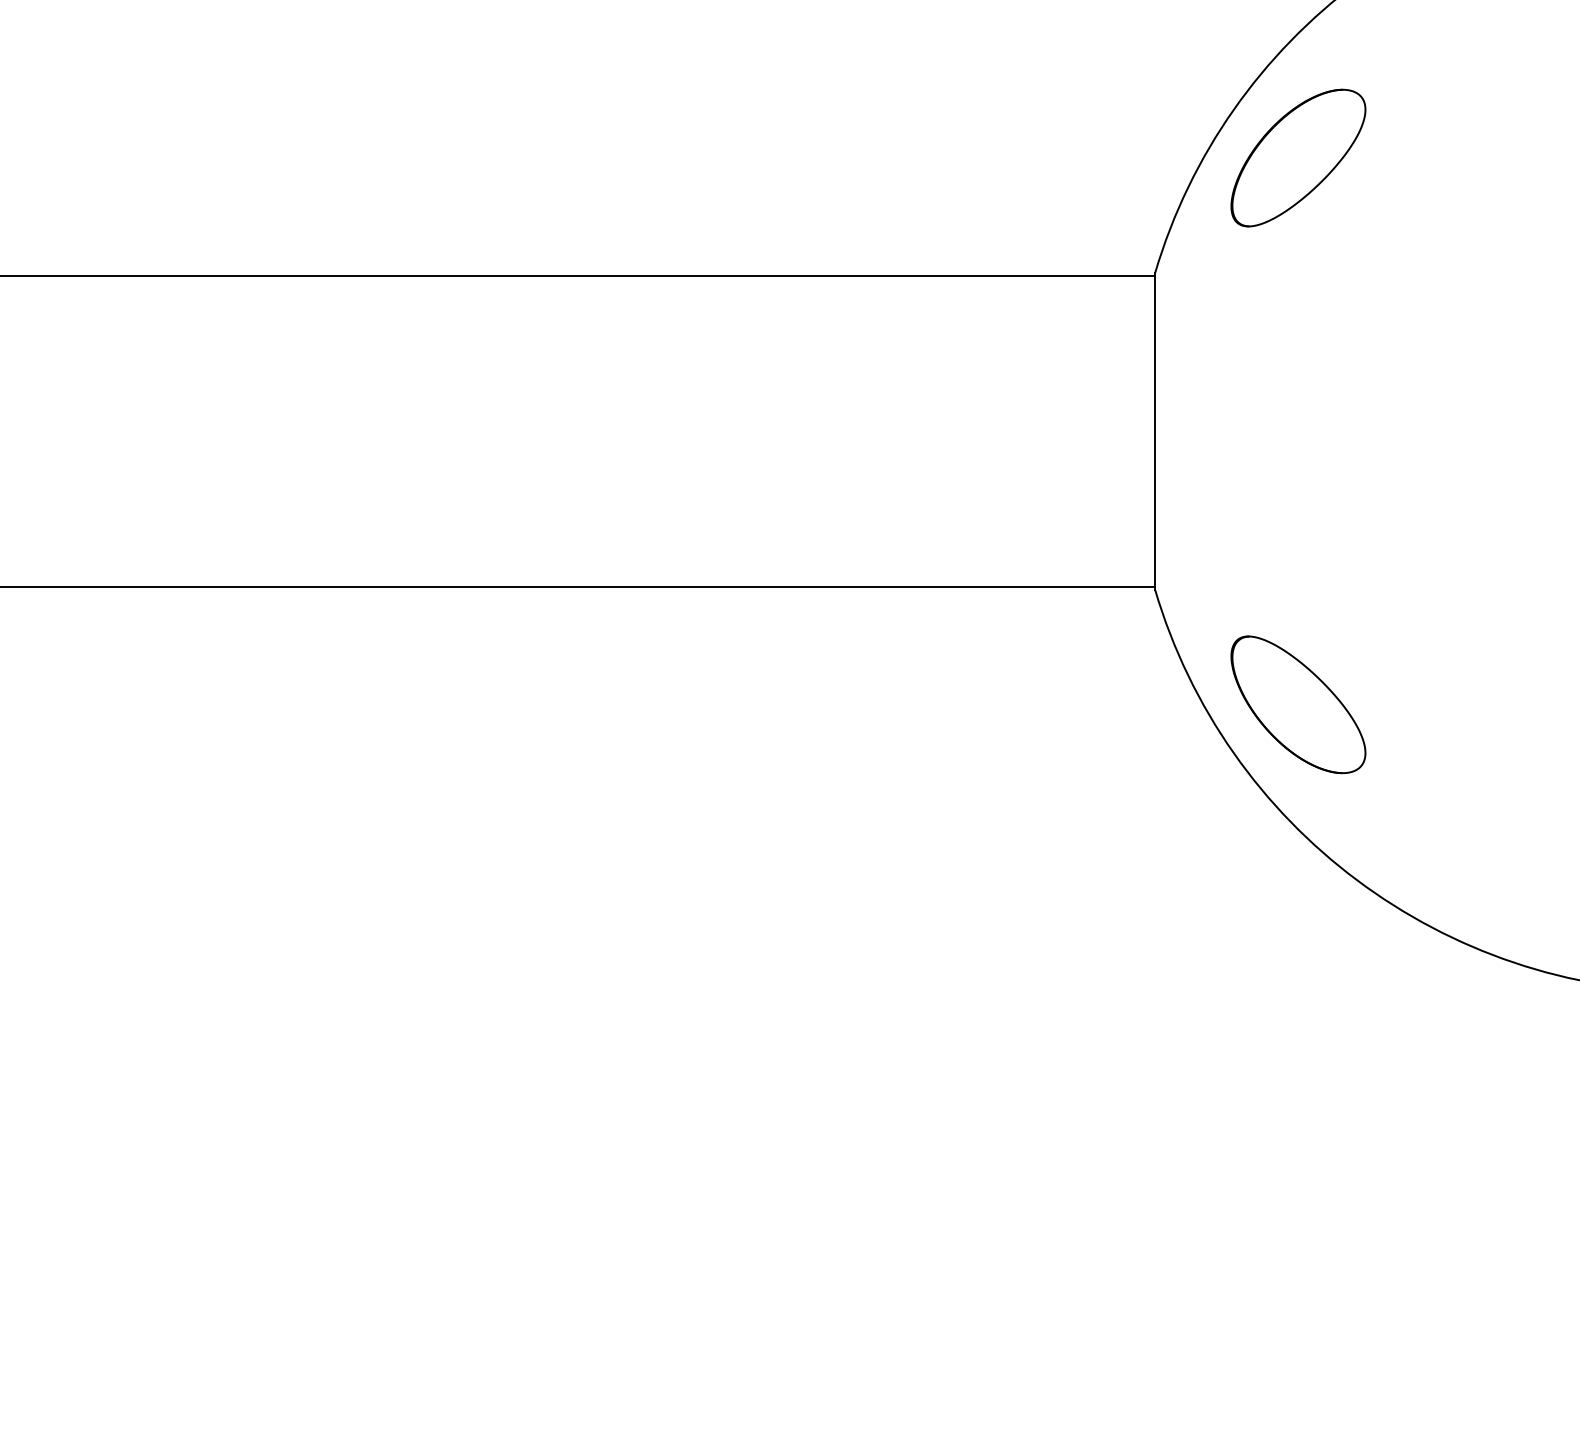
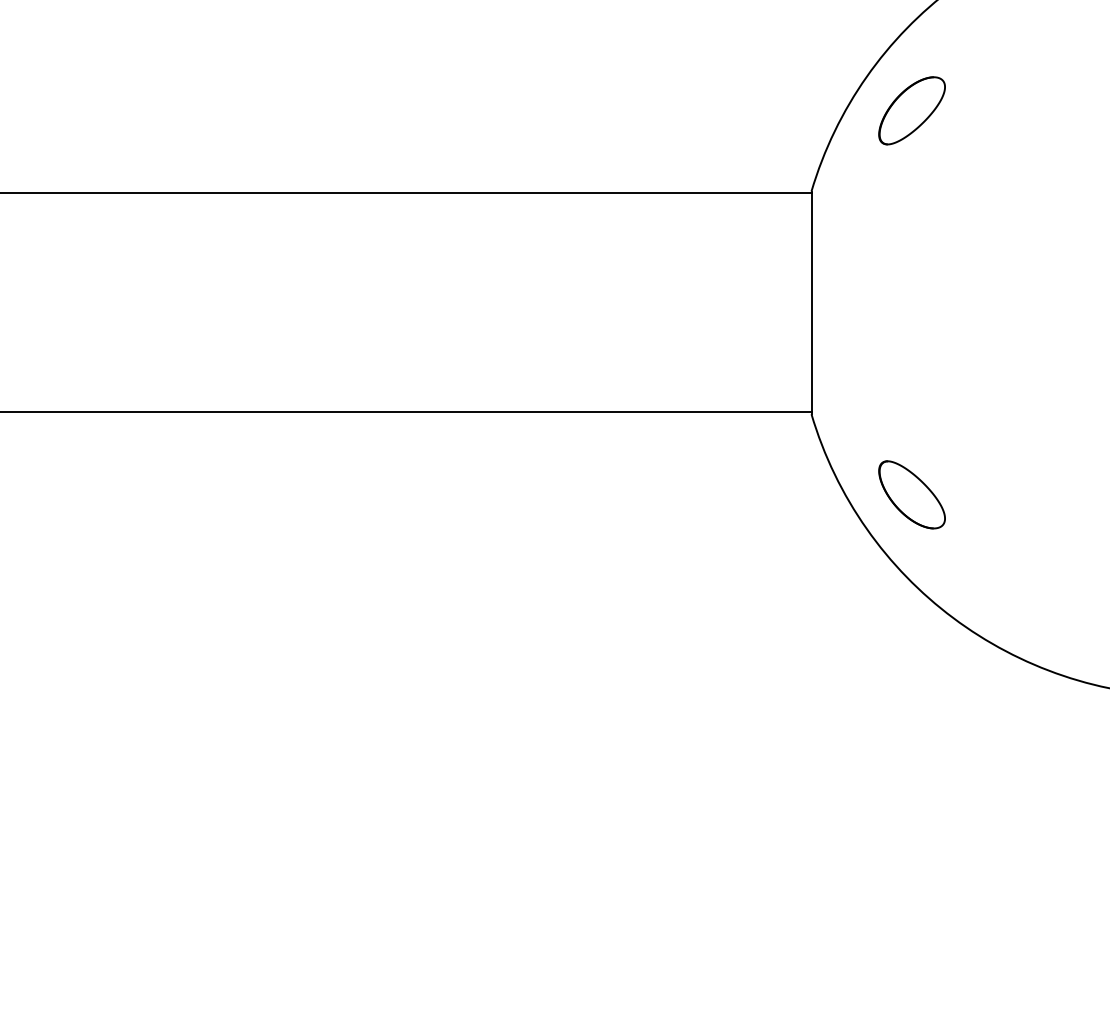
part: (1298, 157) -> (912, 110), size x0.7
part: (1298, 704) -> (912, 494), size x0.7

